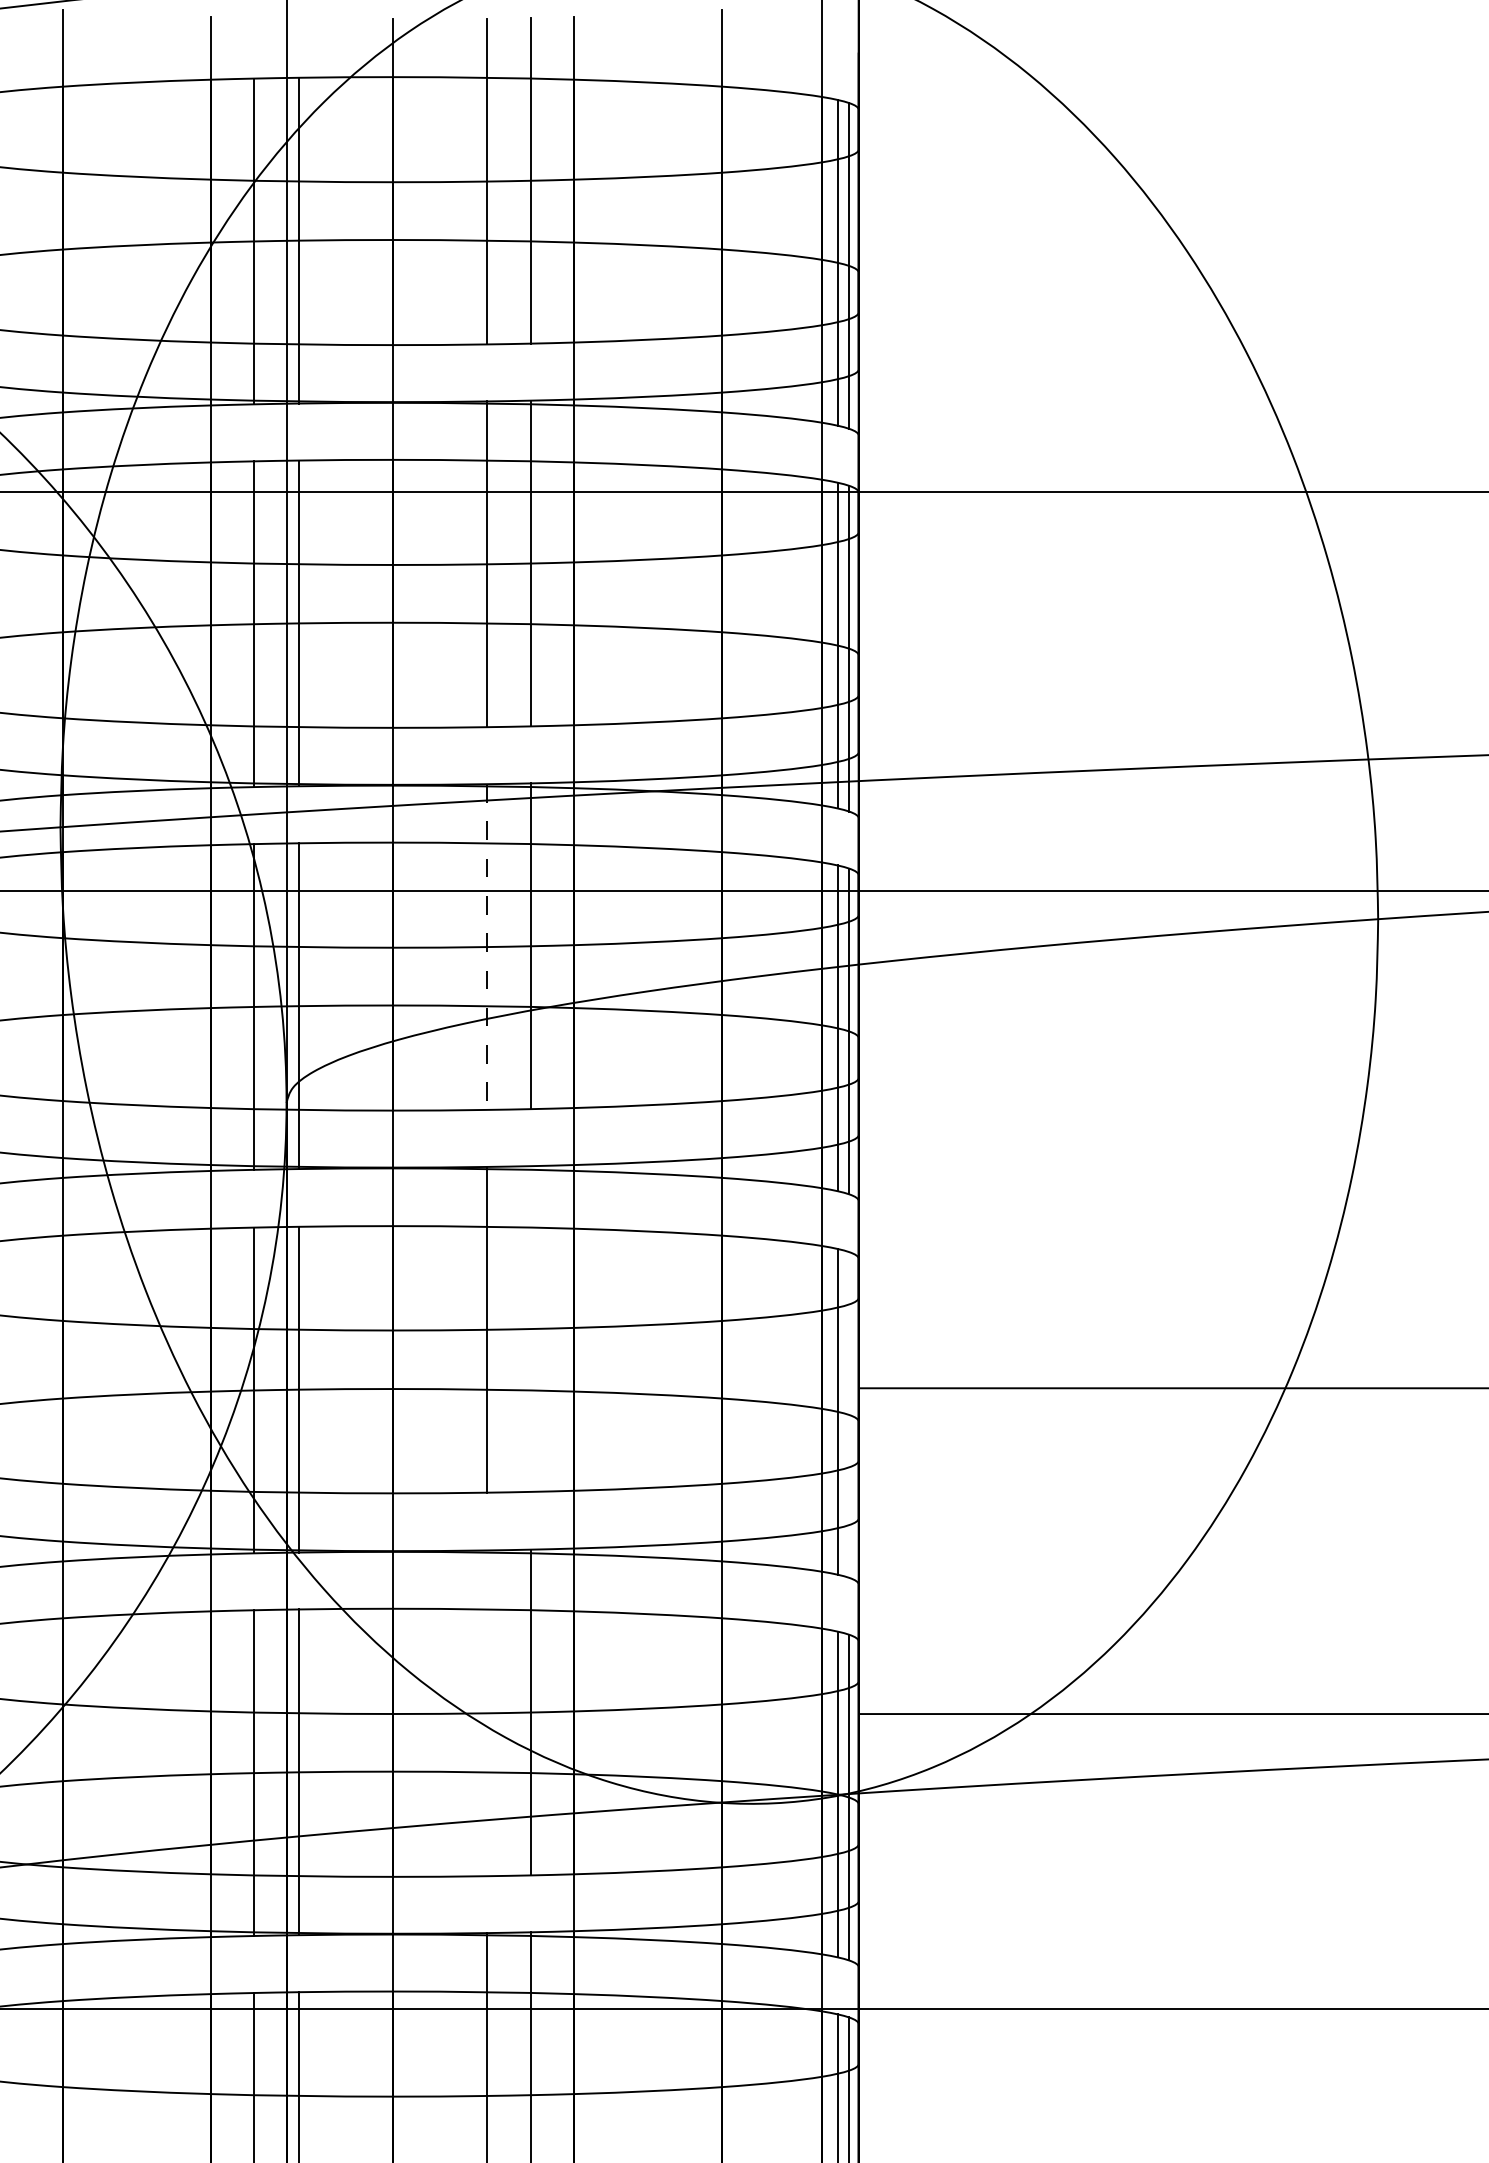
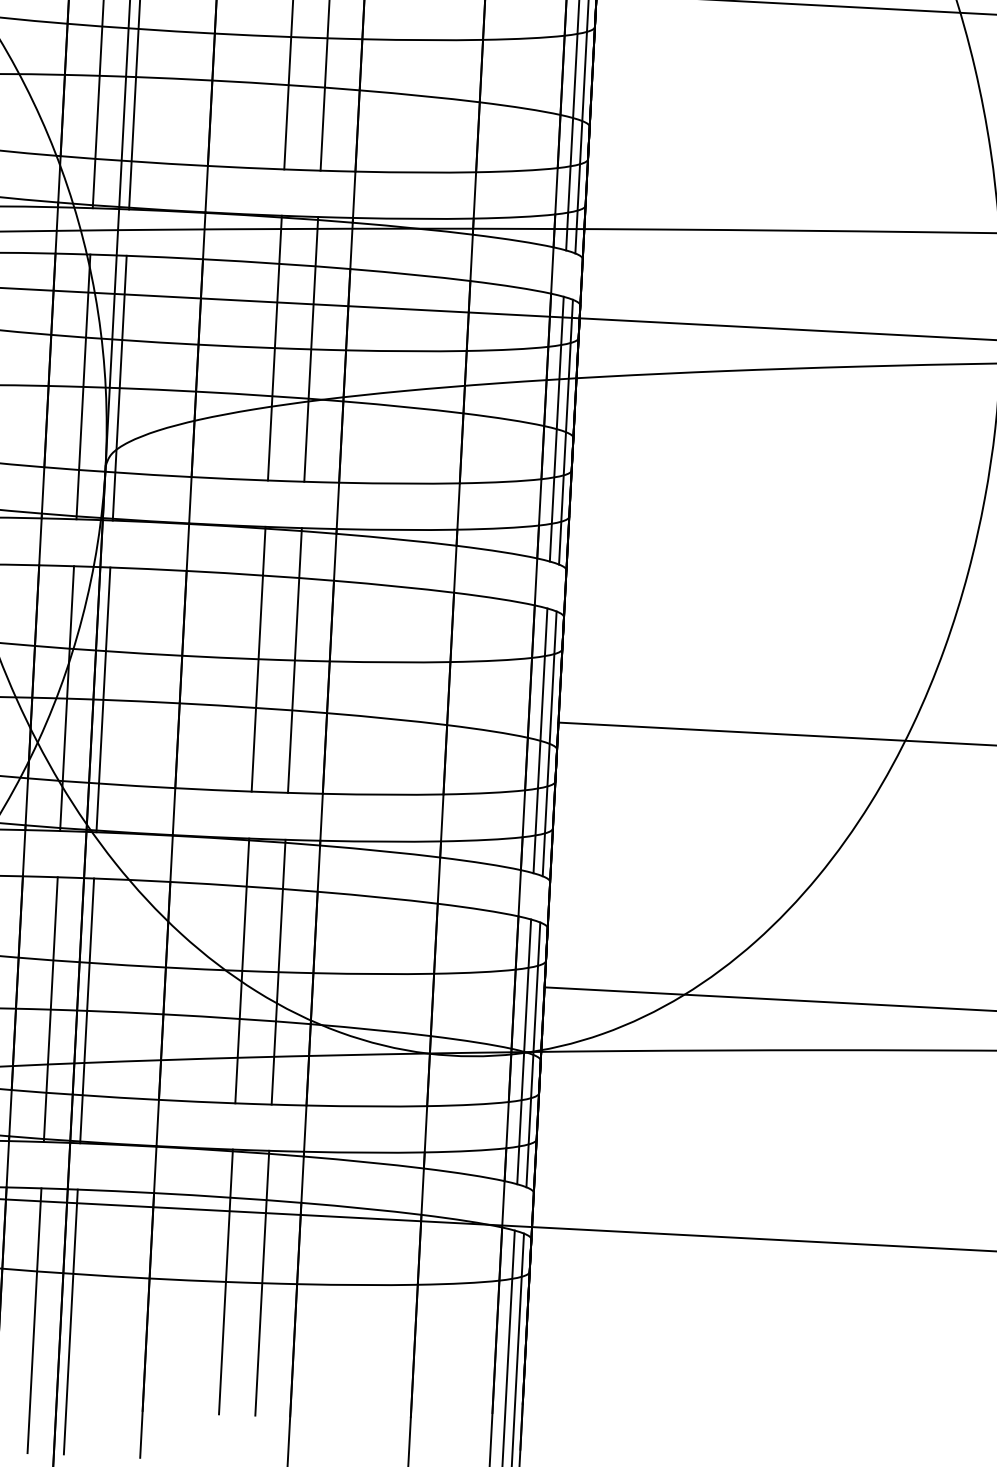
line: (486, 947) -> (274, 348), dashed -> solid
line: (531, 1328) -> (295, 660), added
line: (849, 1414) -> (549, 743), added
line: (486, 1713) -> (242, 971), added

